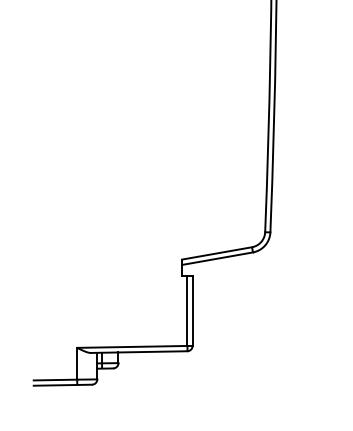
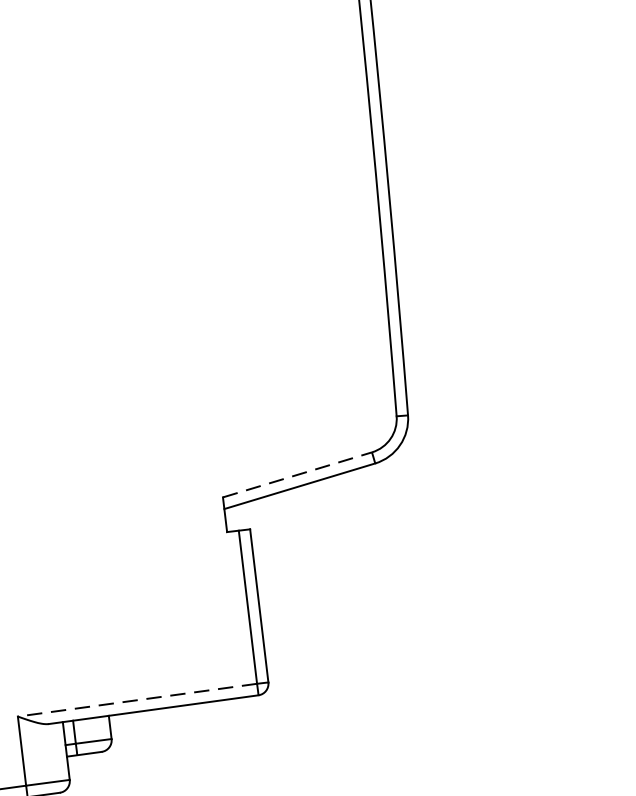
line: (217, 253) -> (298, 474), solid -> dashed
line: (131, 346) -> (135, 699), solid -> dashed

